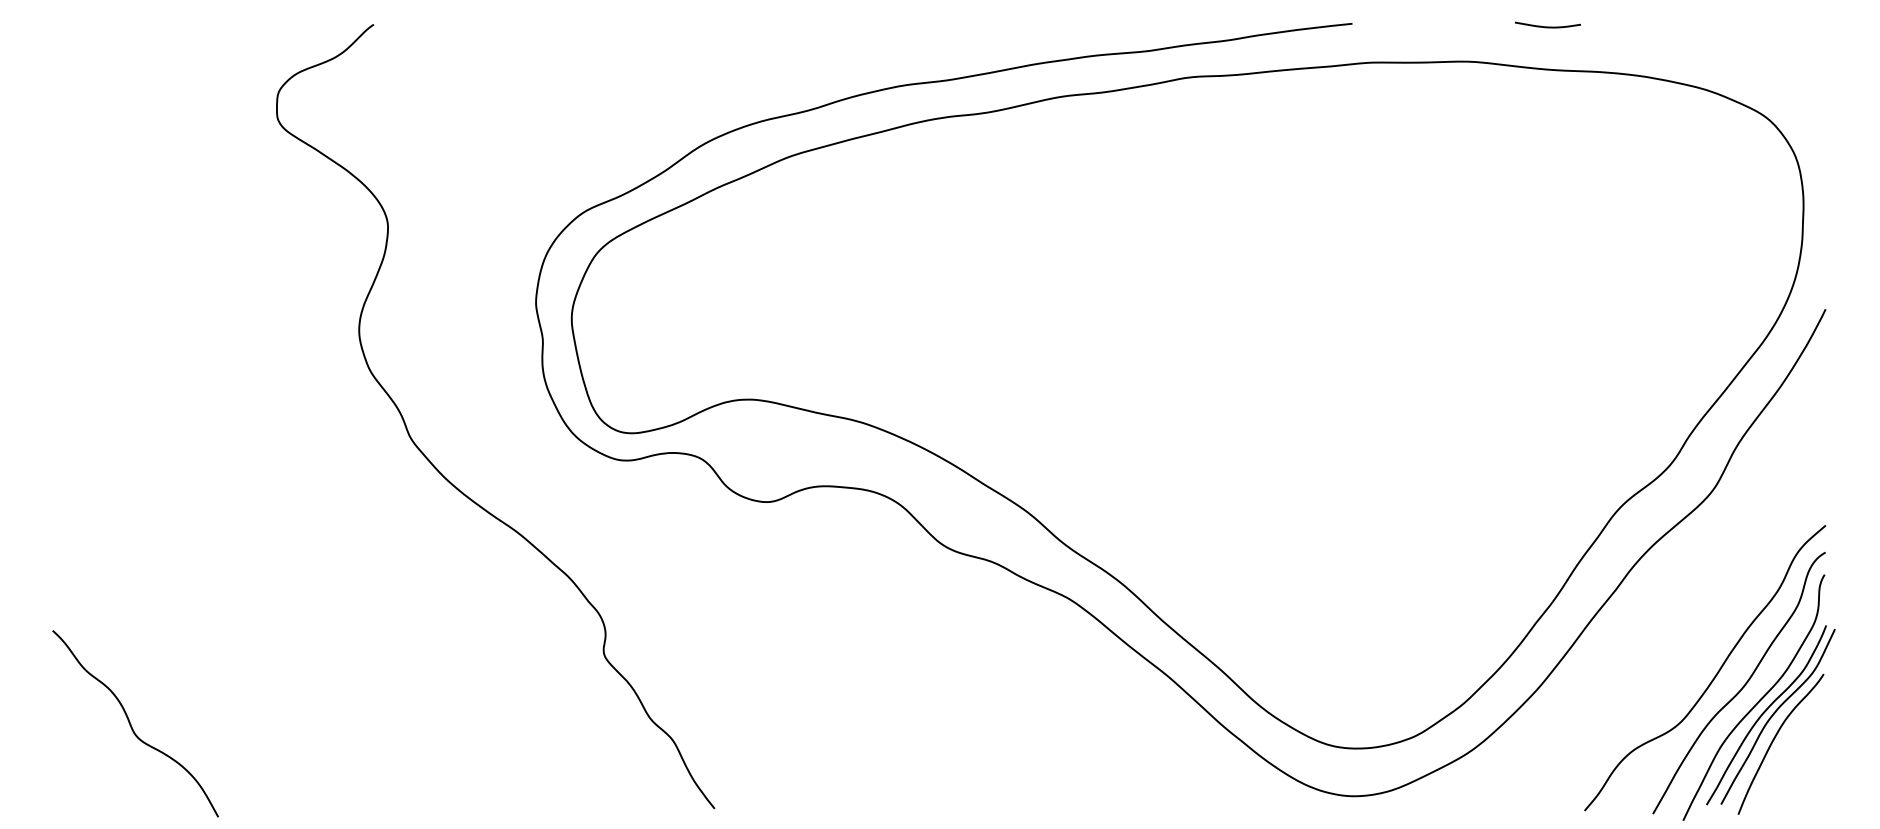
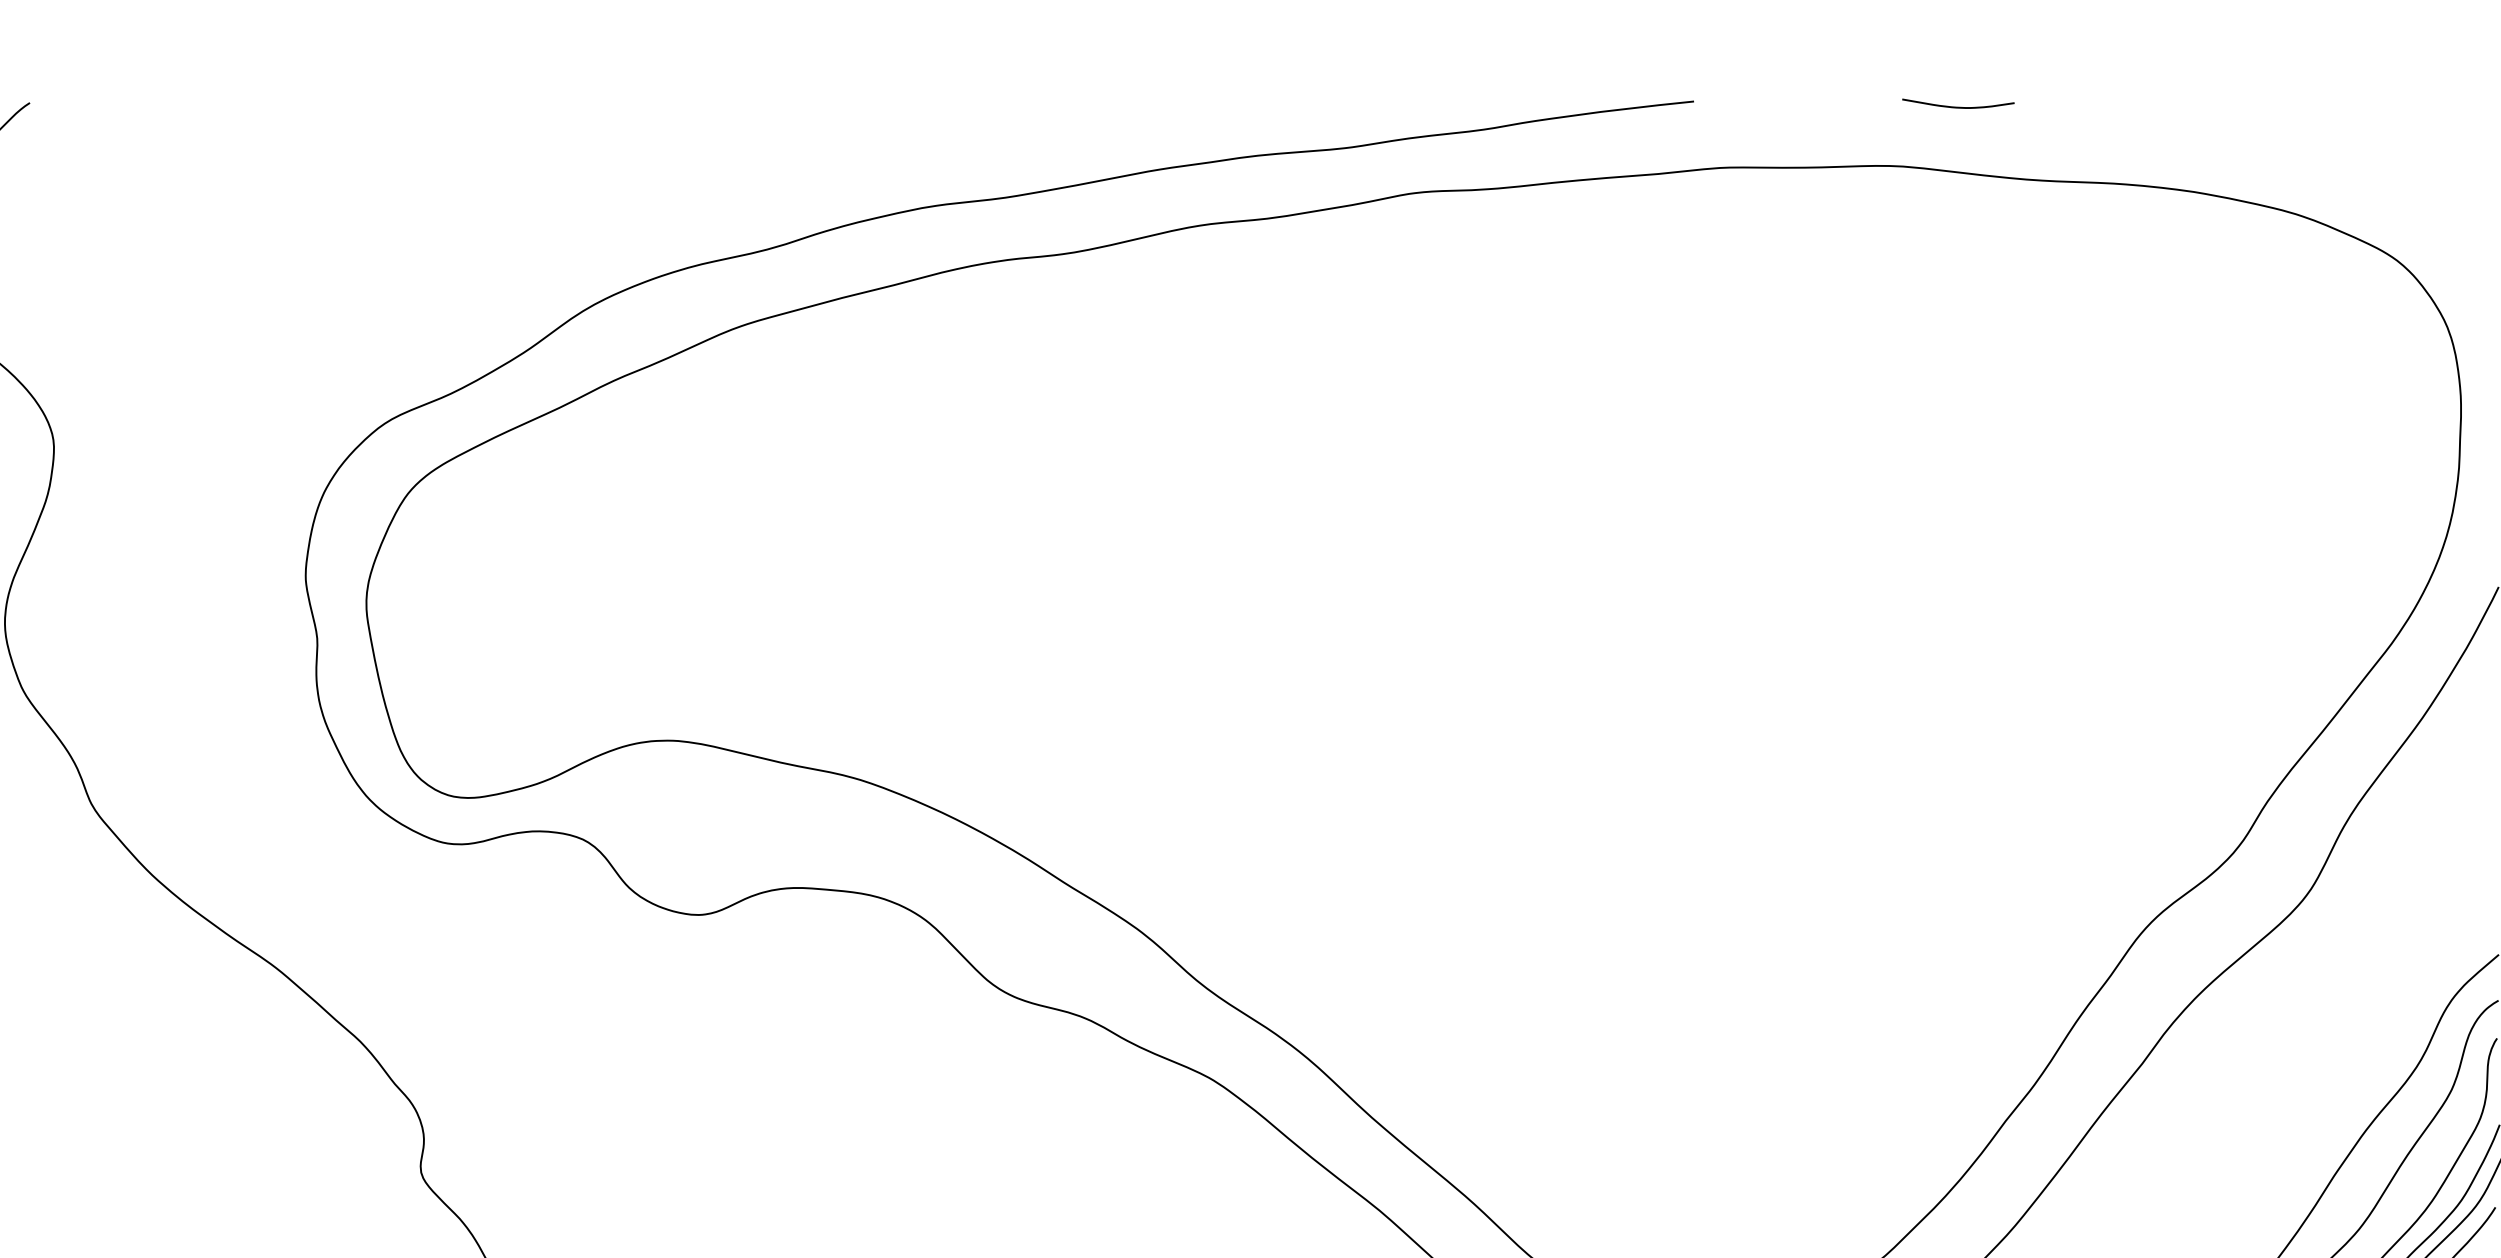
curve: (1547, 26) -> (1957, 106), moved

